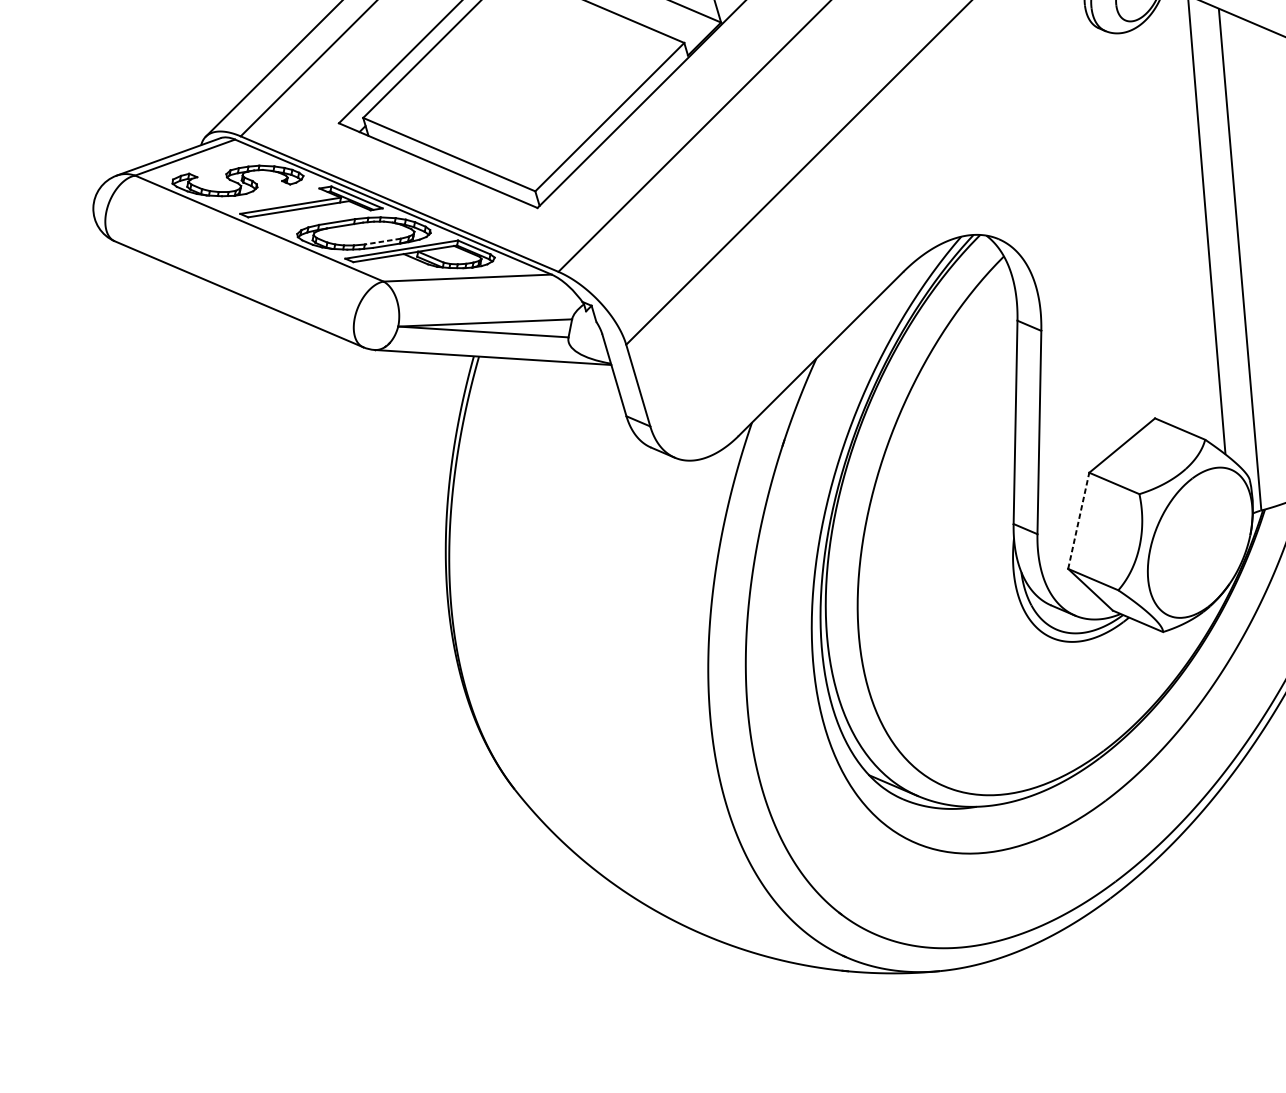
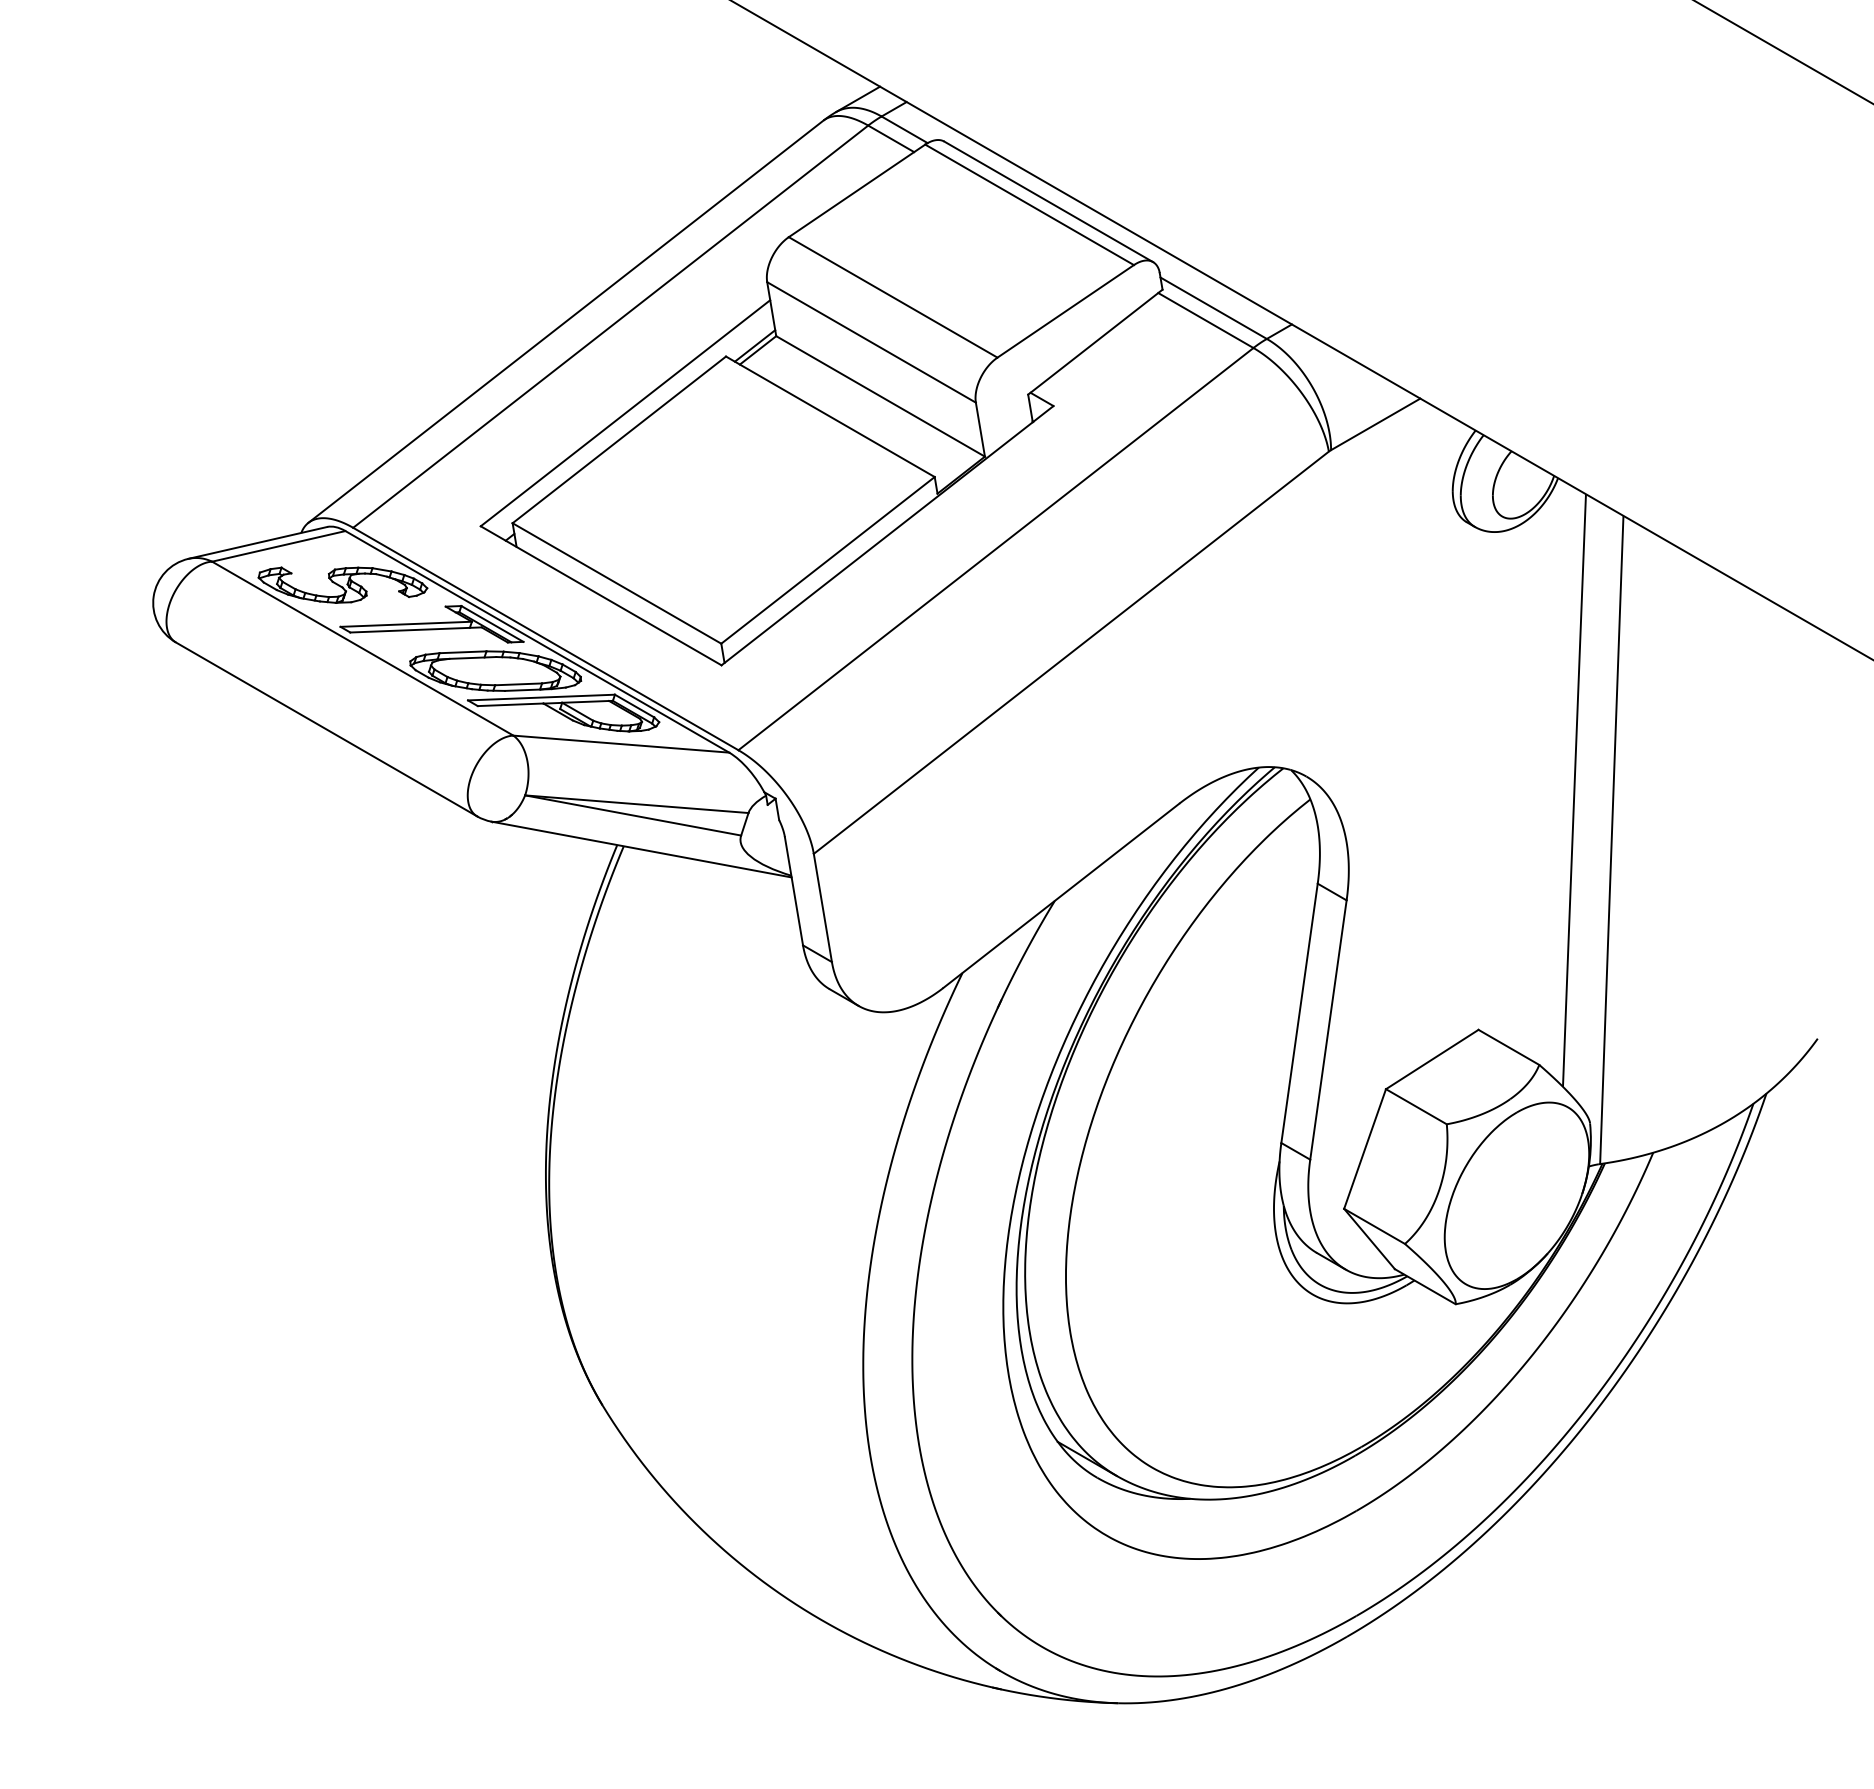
line: (382, 241) -> (518, 684), dashed -> solid
line: (1079, 520) -> (1365, 1148), dashed -> solid

